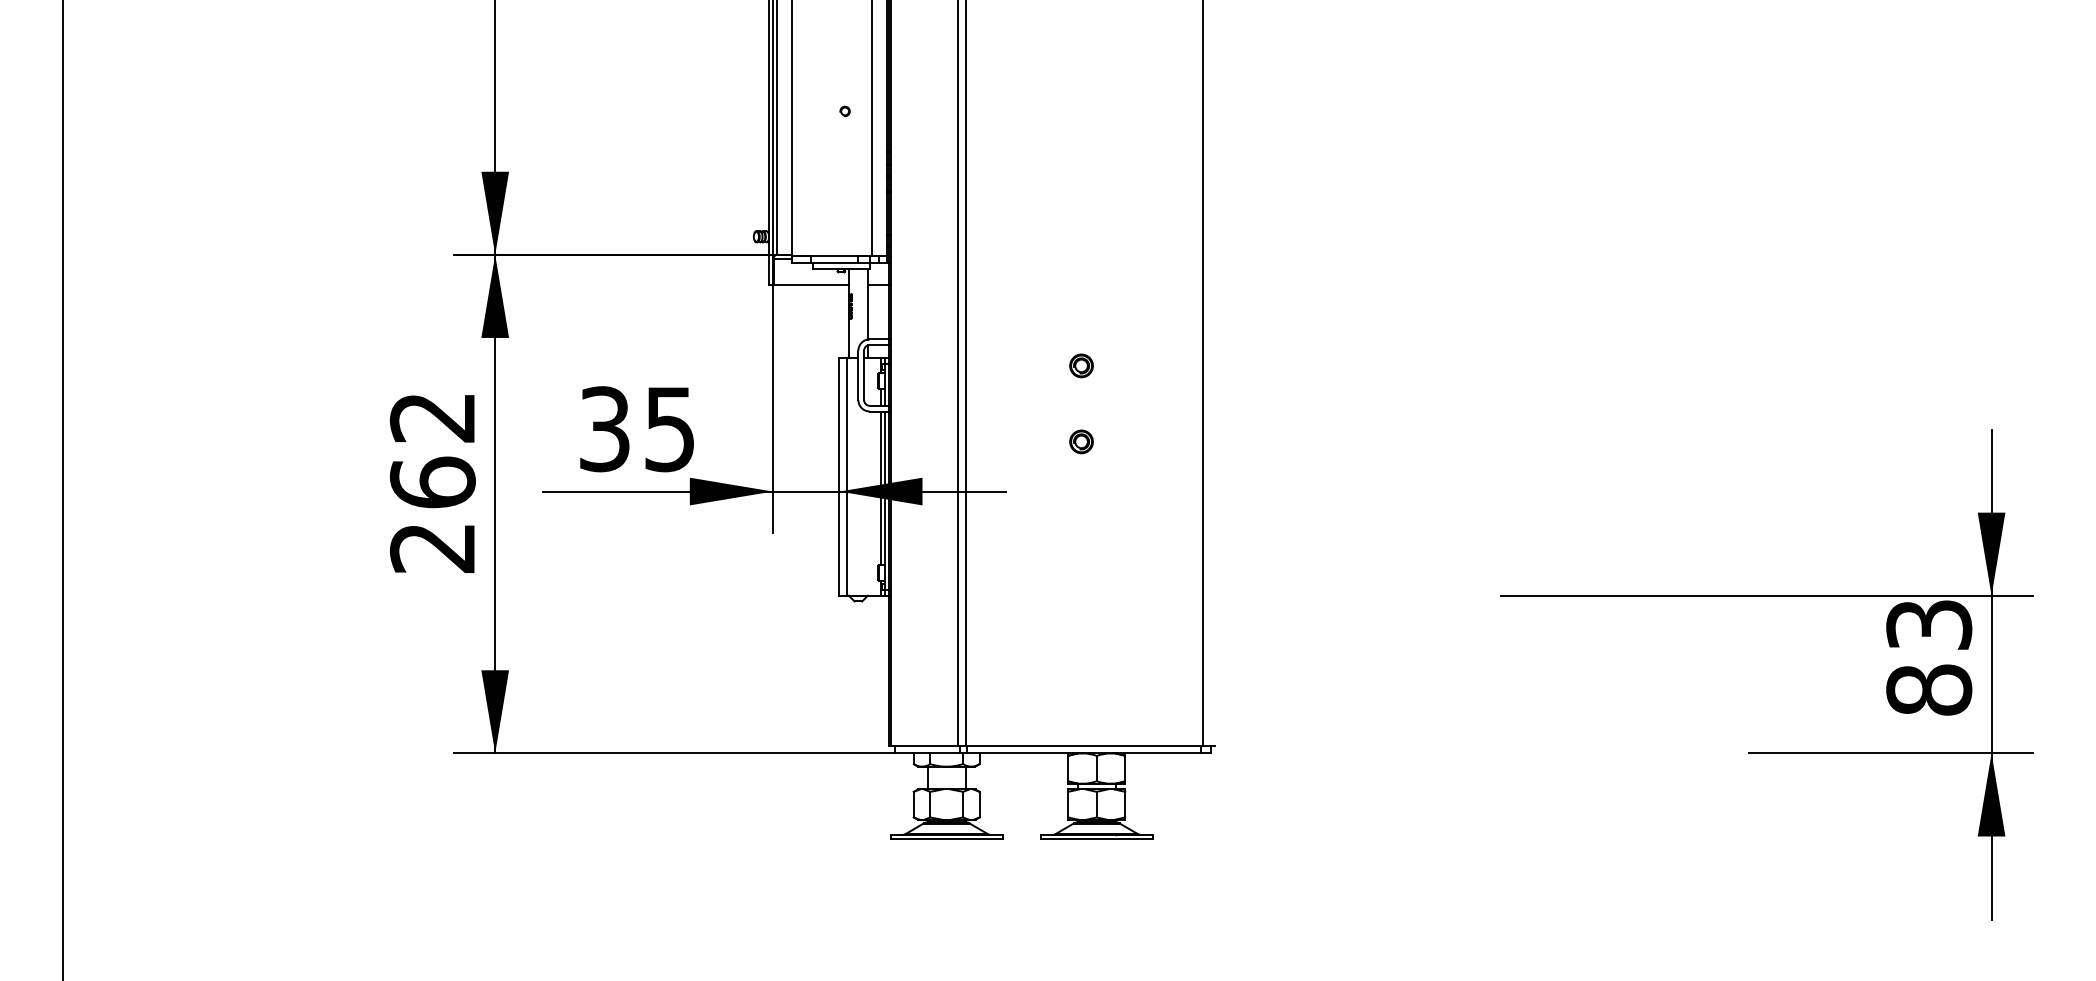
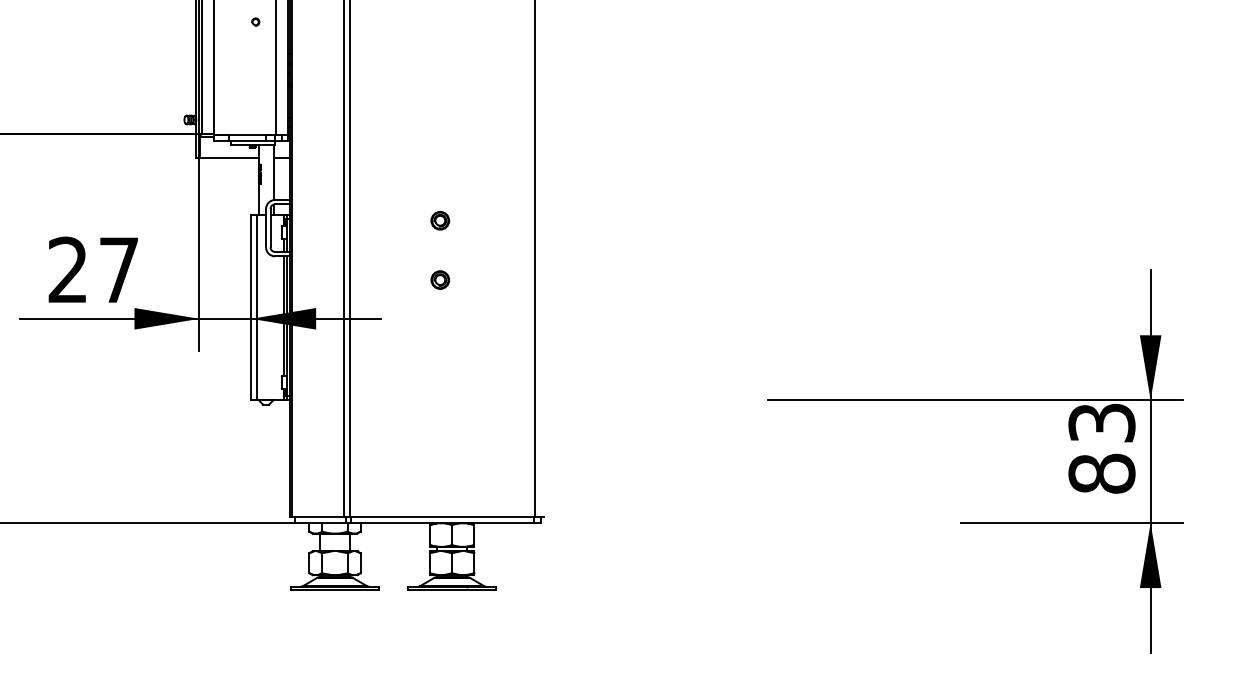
text: (637, 429) -> (93, 270), 35 -> 27

